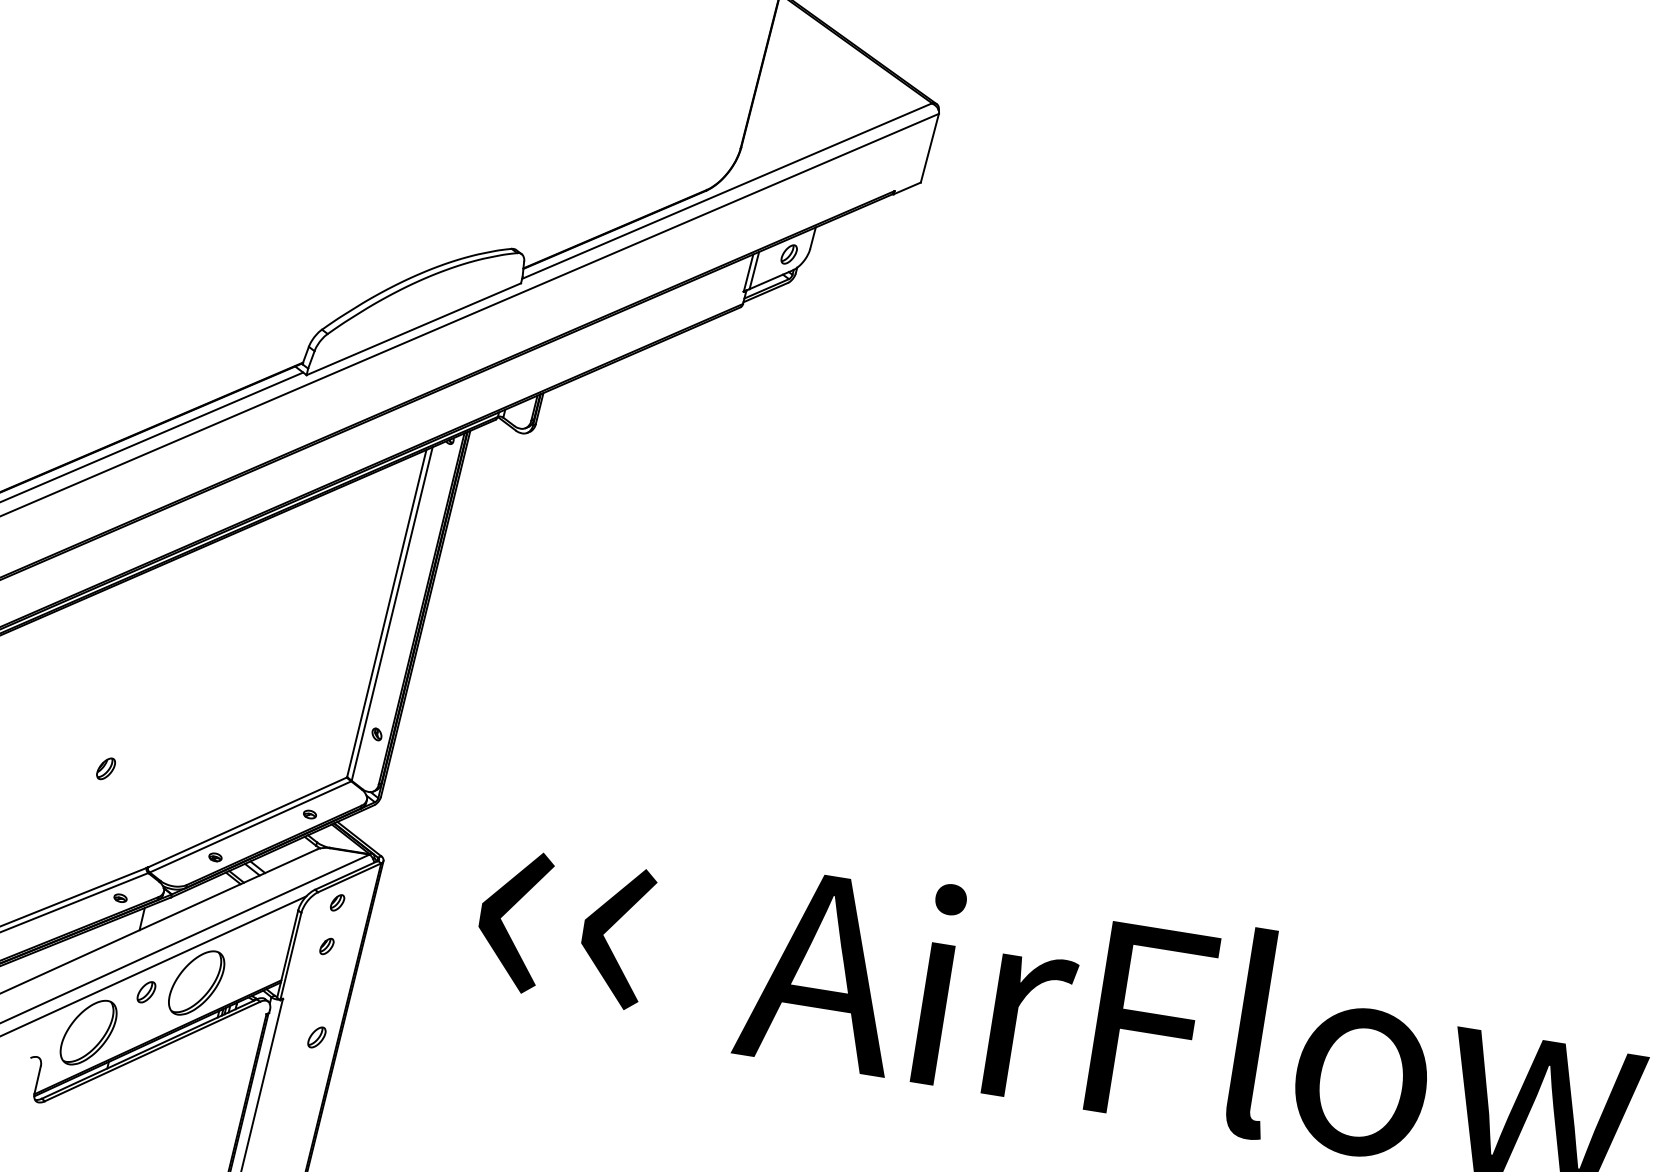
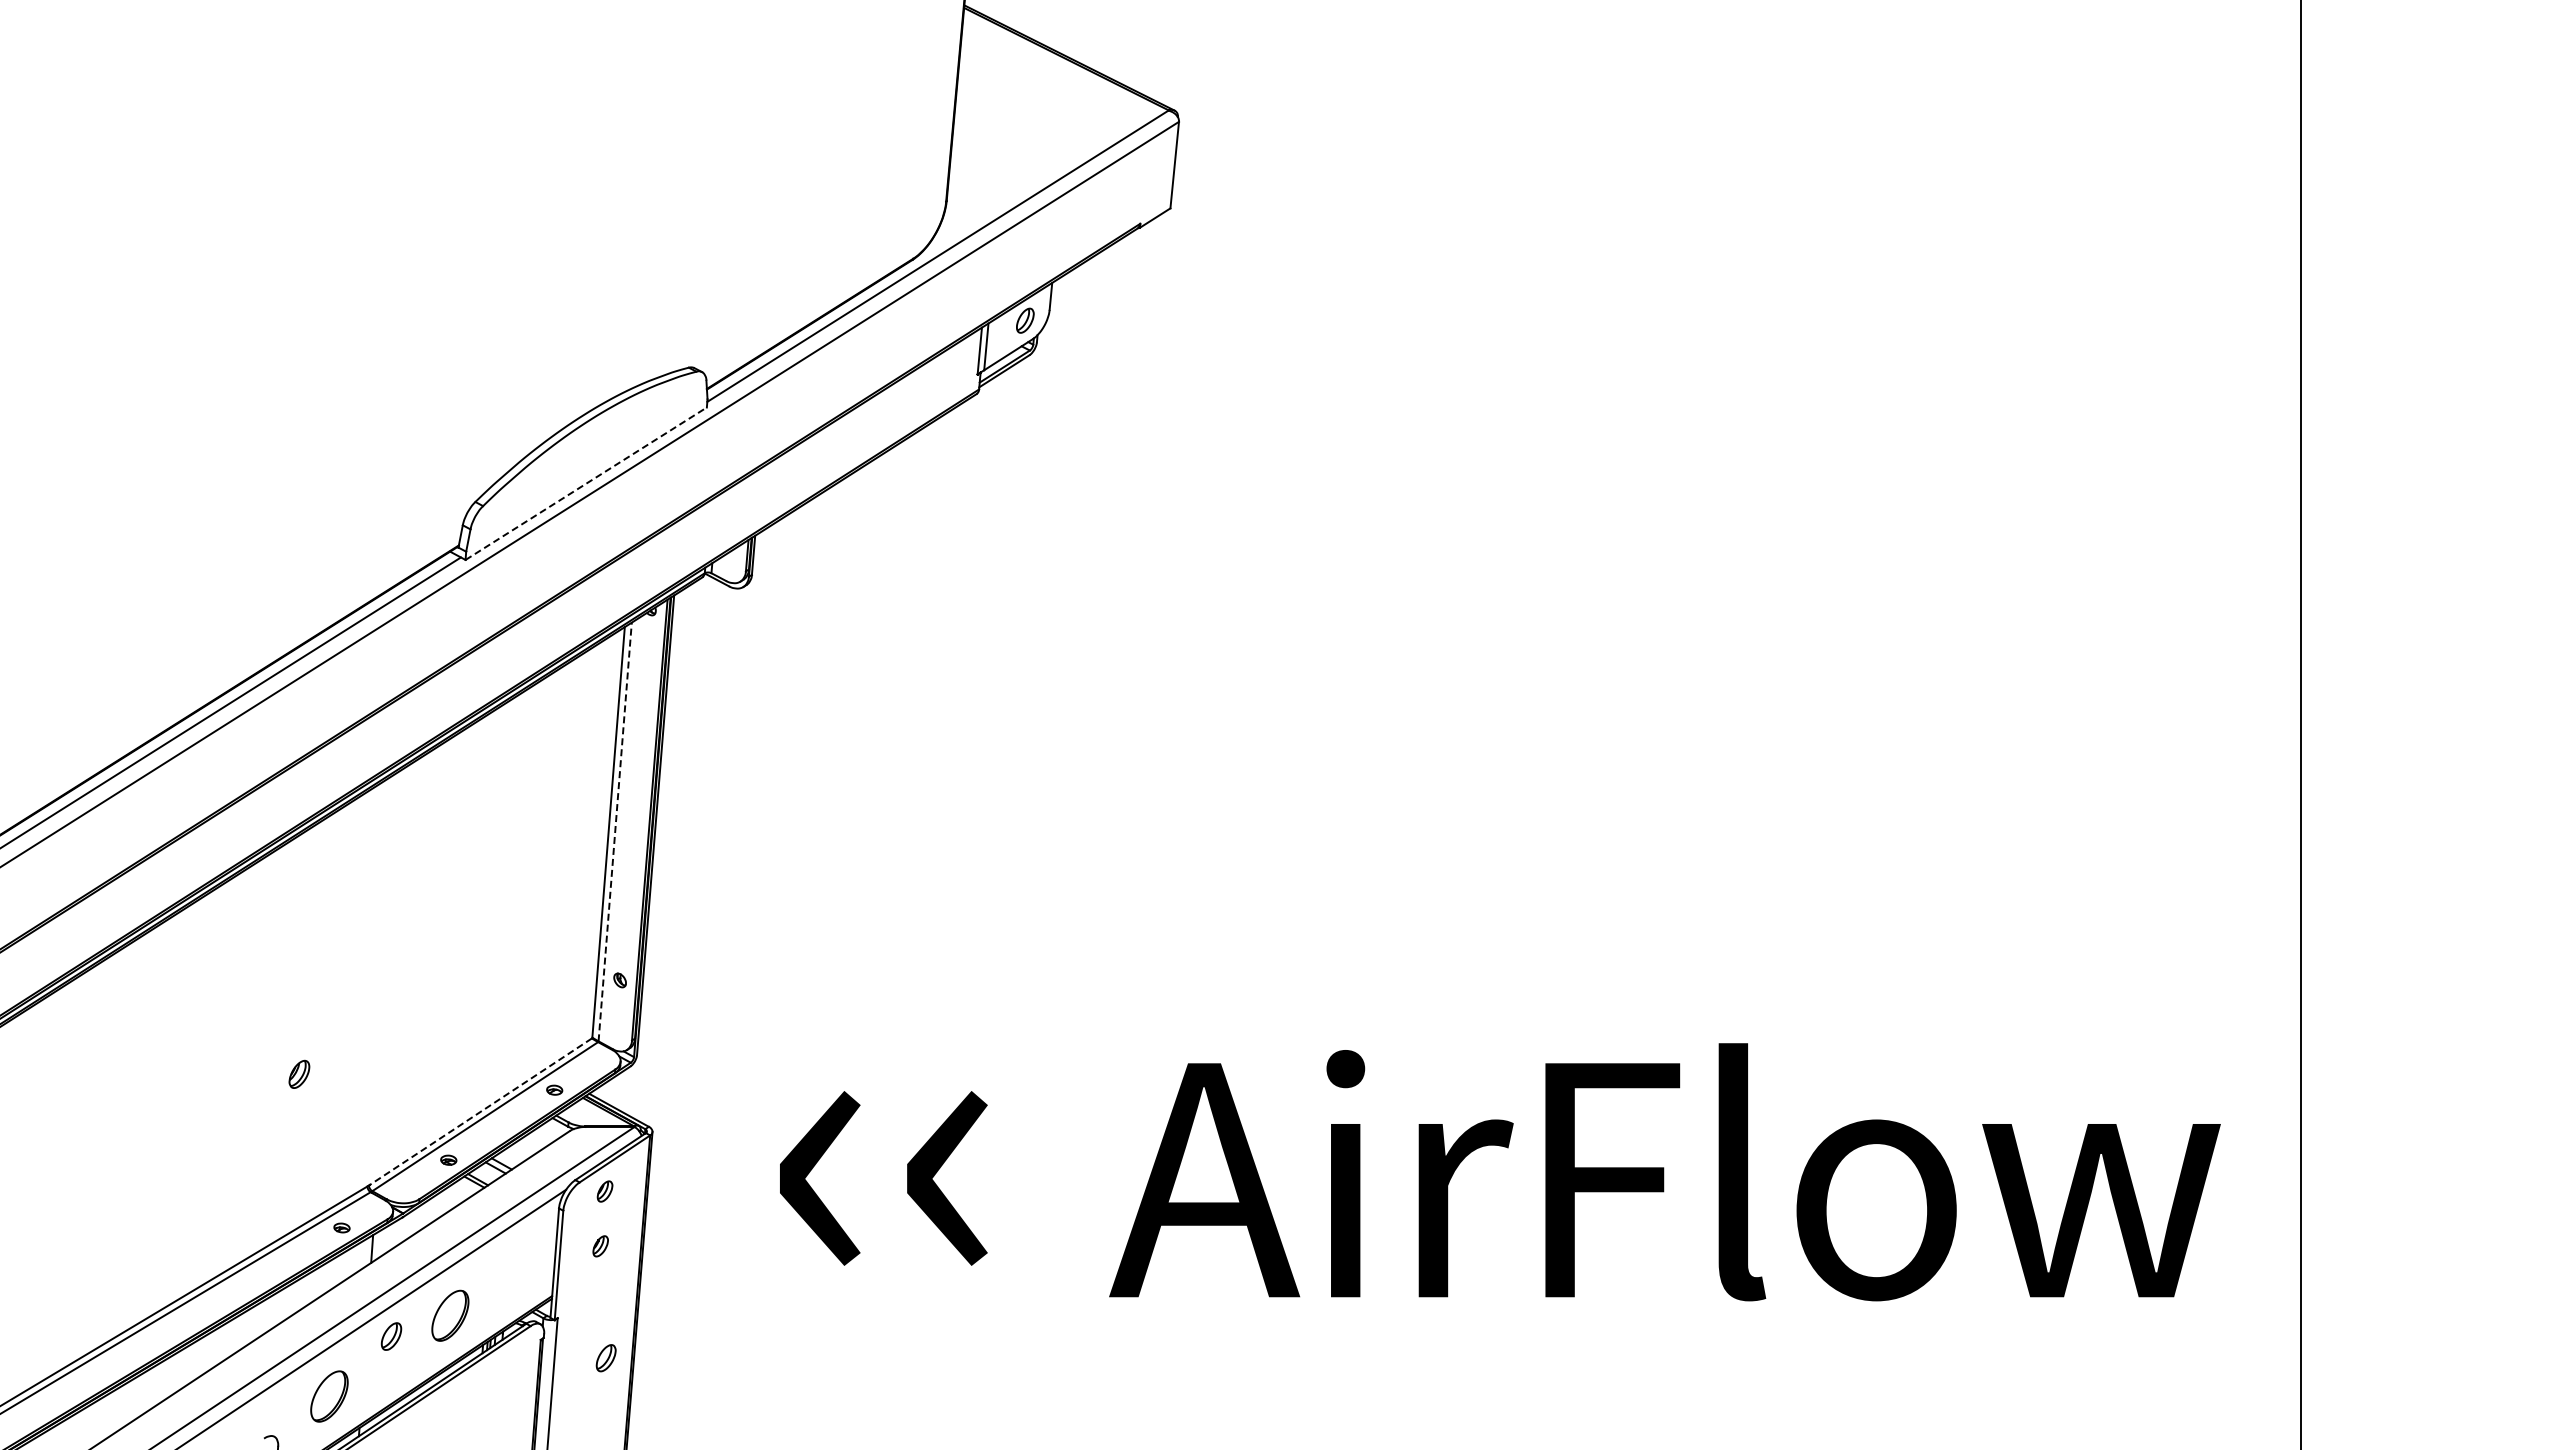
line: (414, 329) -> (586, 483), solid -> dashed
line: (392, 614) -> (615, 832), solid -> dashed
line: (247, 822) -> (480, 1112), solid -> dashed
part: (196, 982) -> (450, 1315), size x0.6
part: (88, 1032) -> (329, 1396), size x0.6

